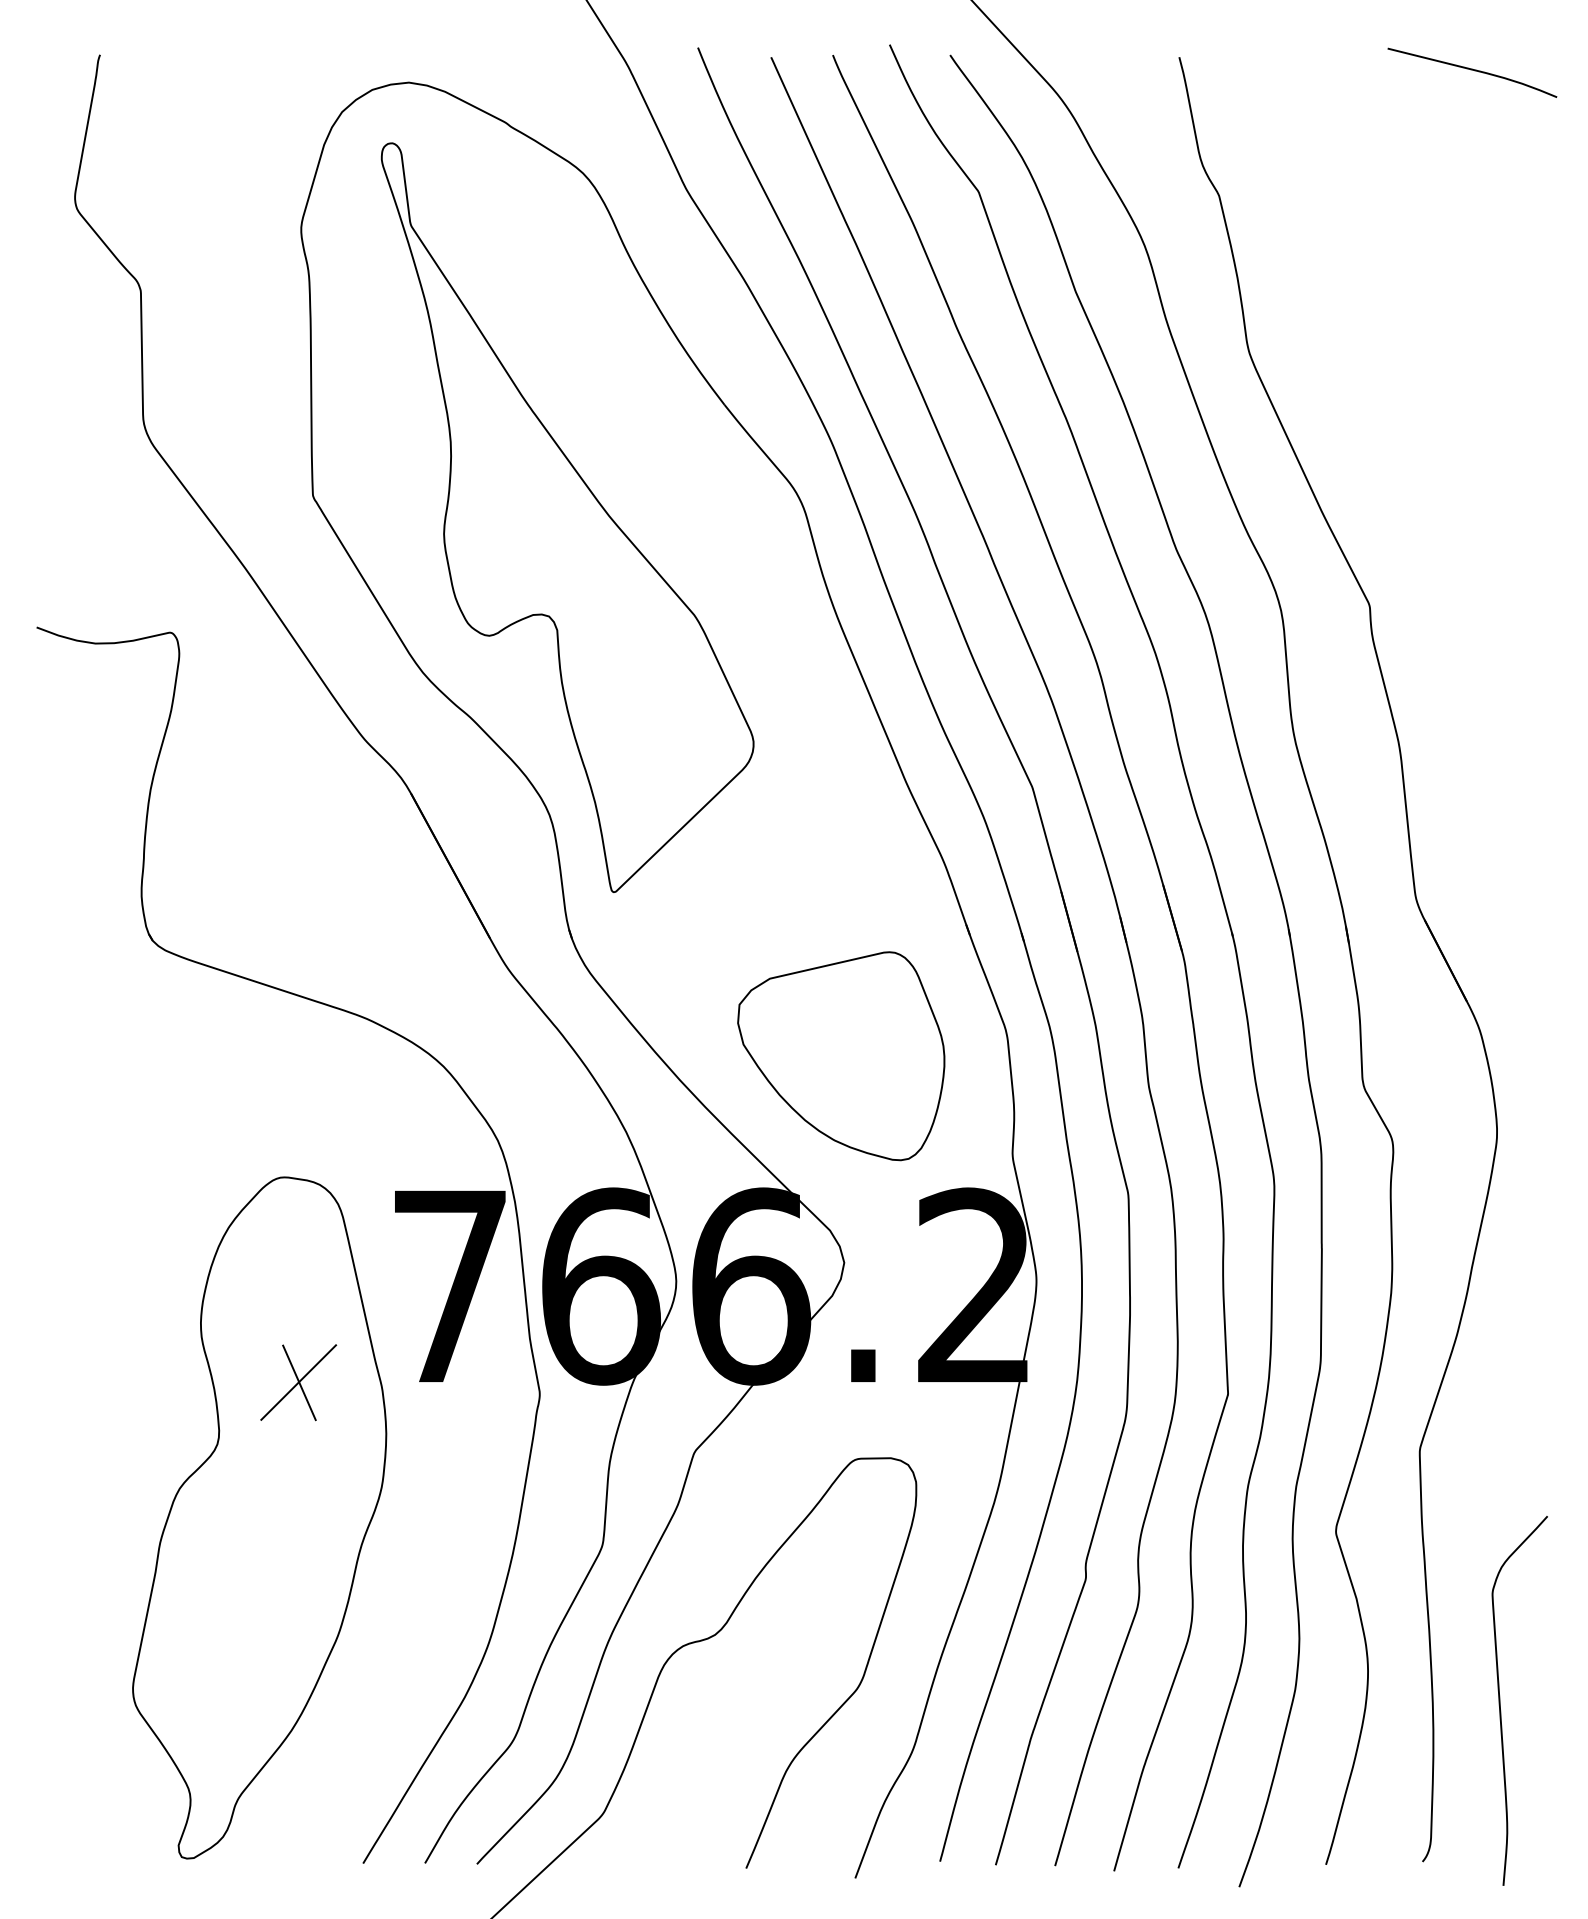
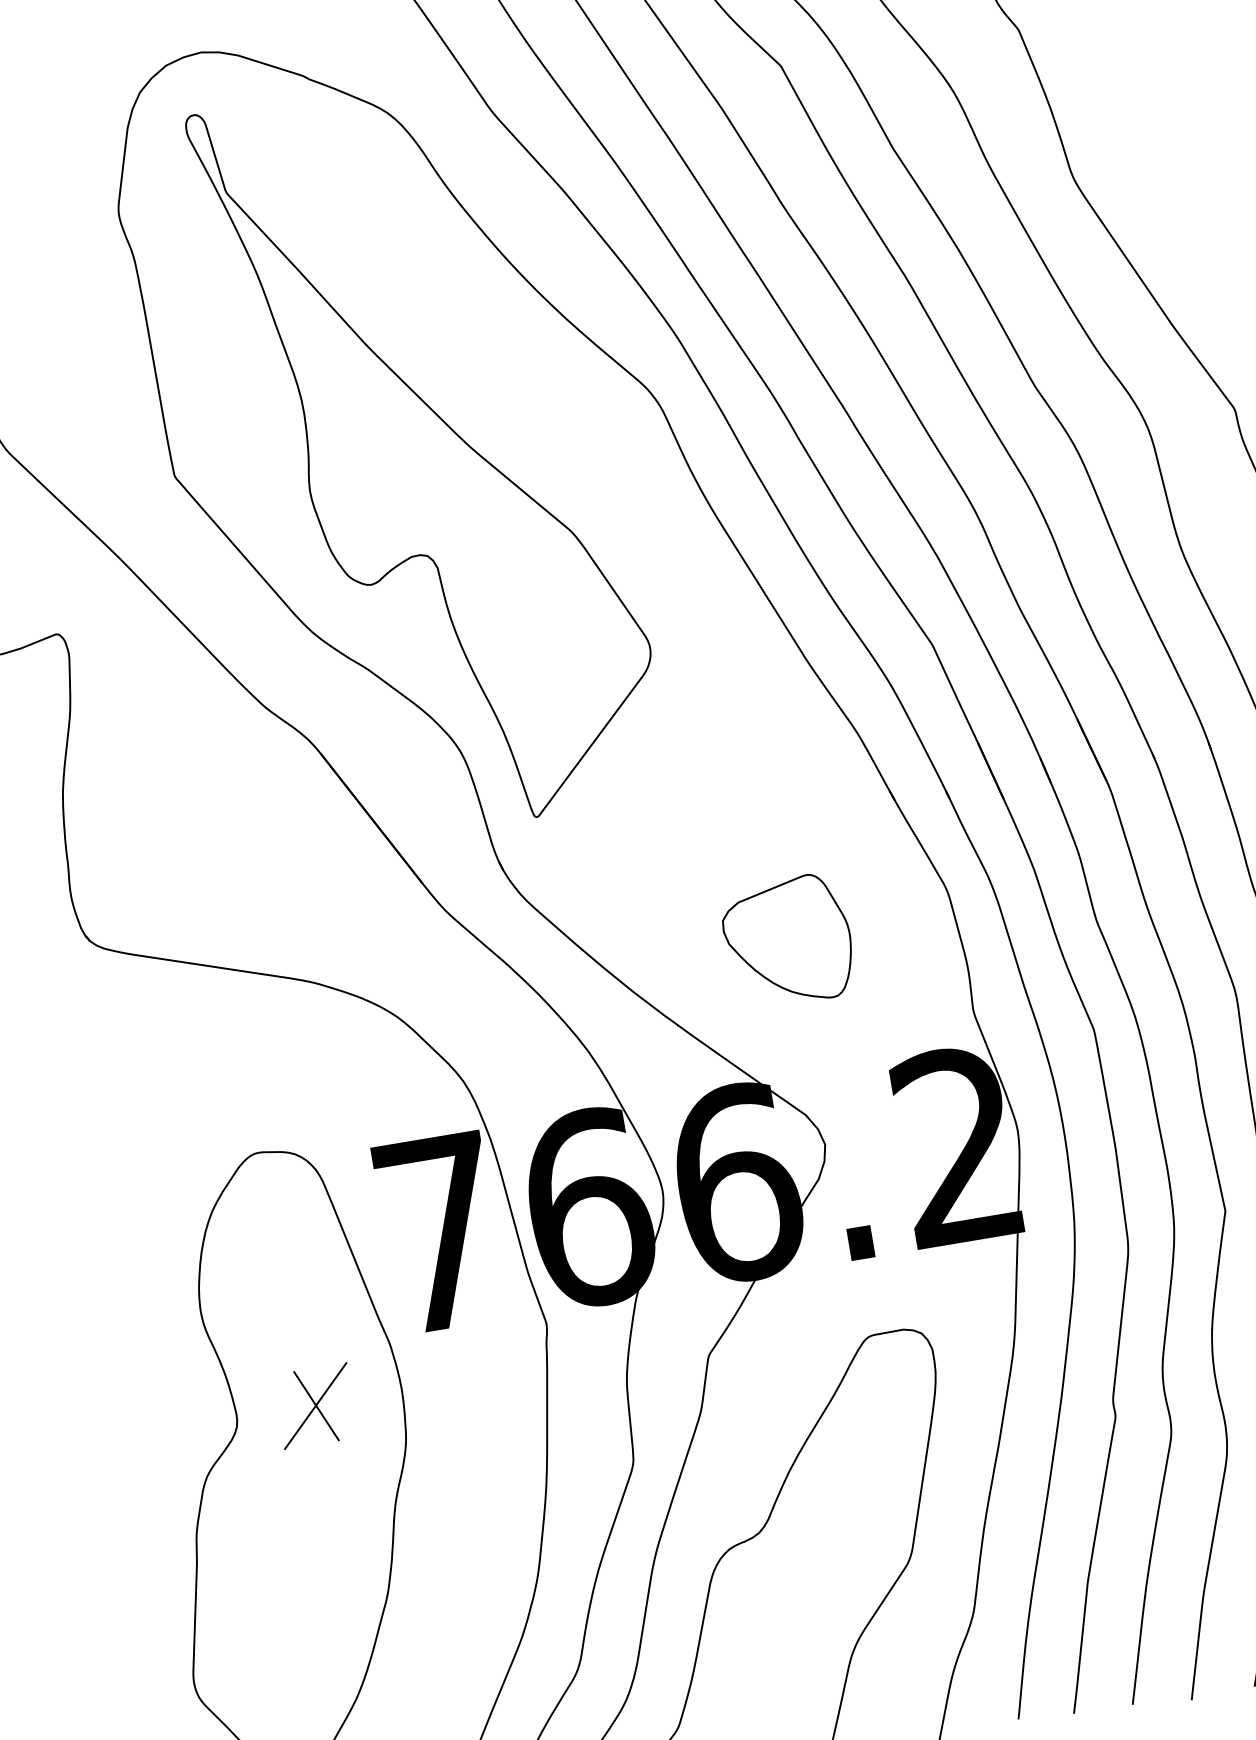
part: (841, 1056) -> (788, 941), size x0.6
part: (298, 1382) -> (315, 1405), moved

